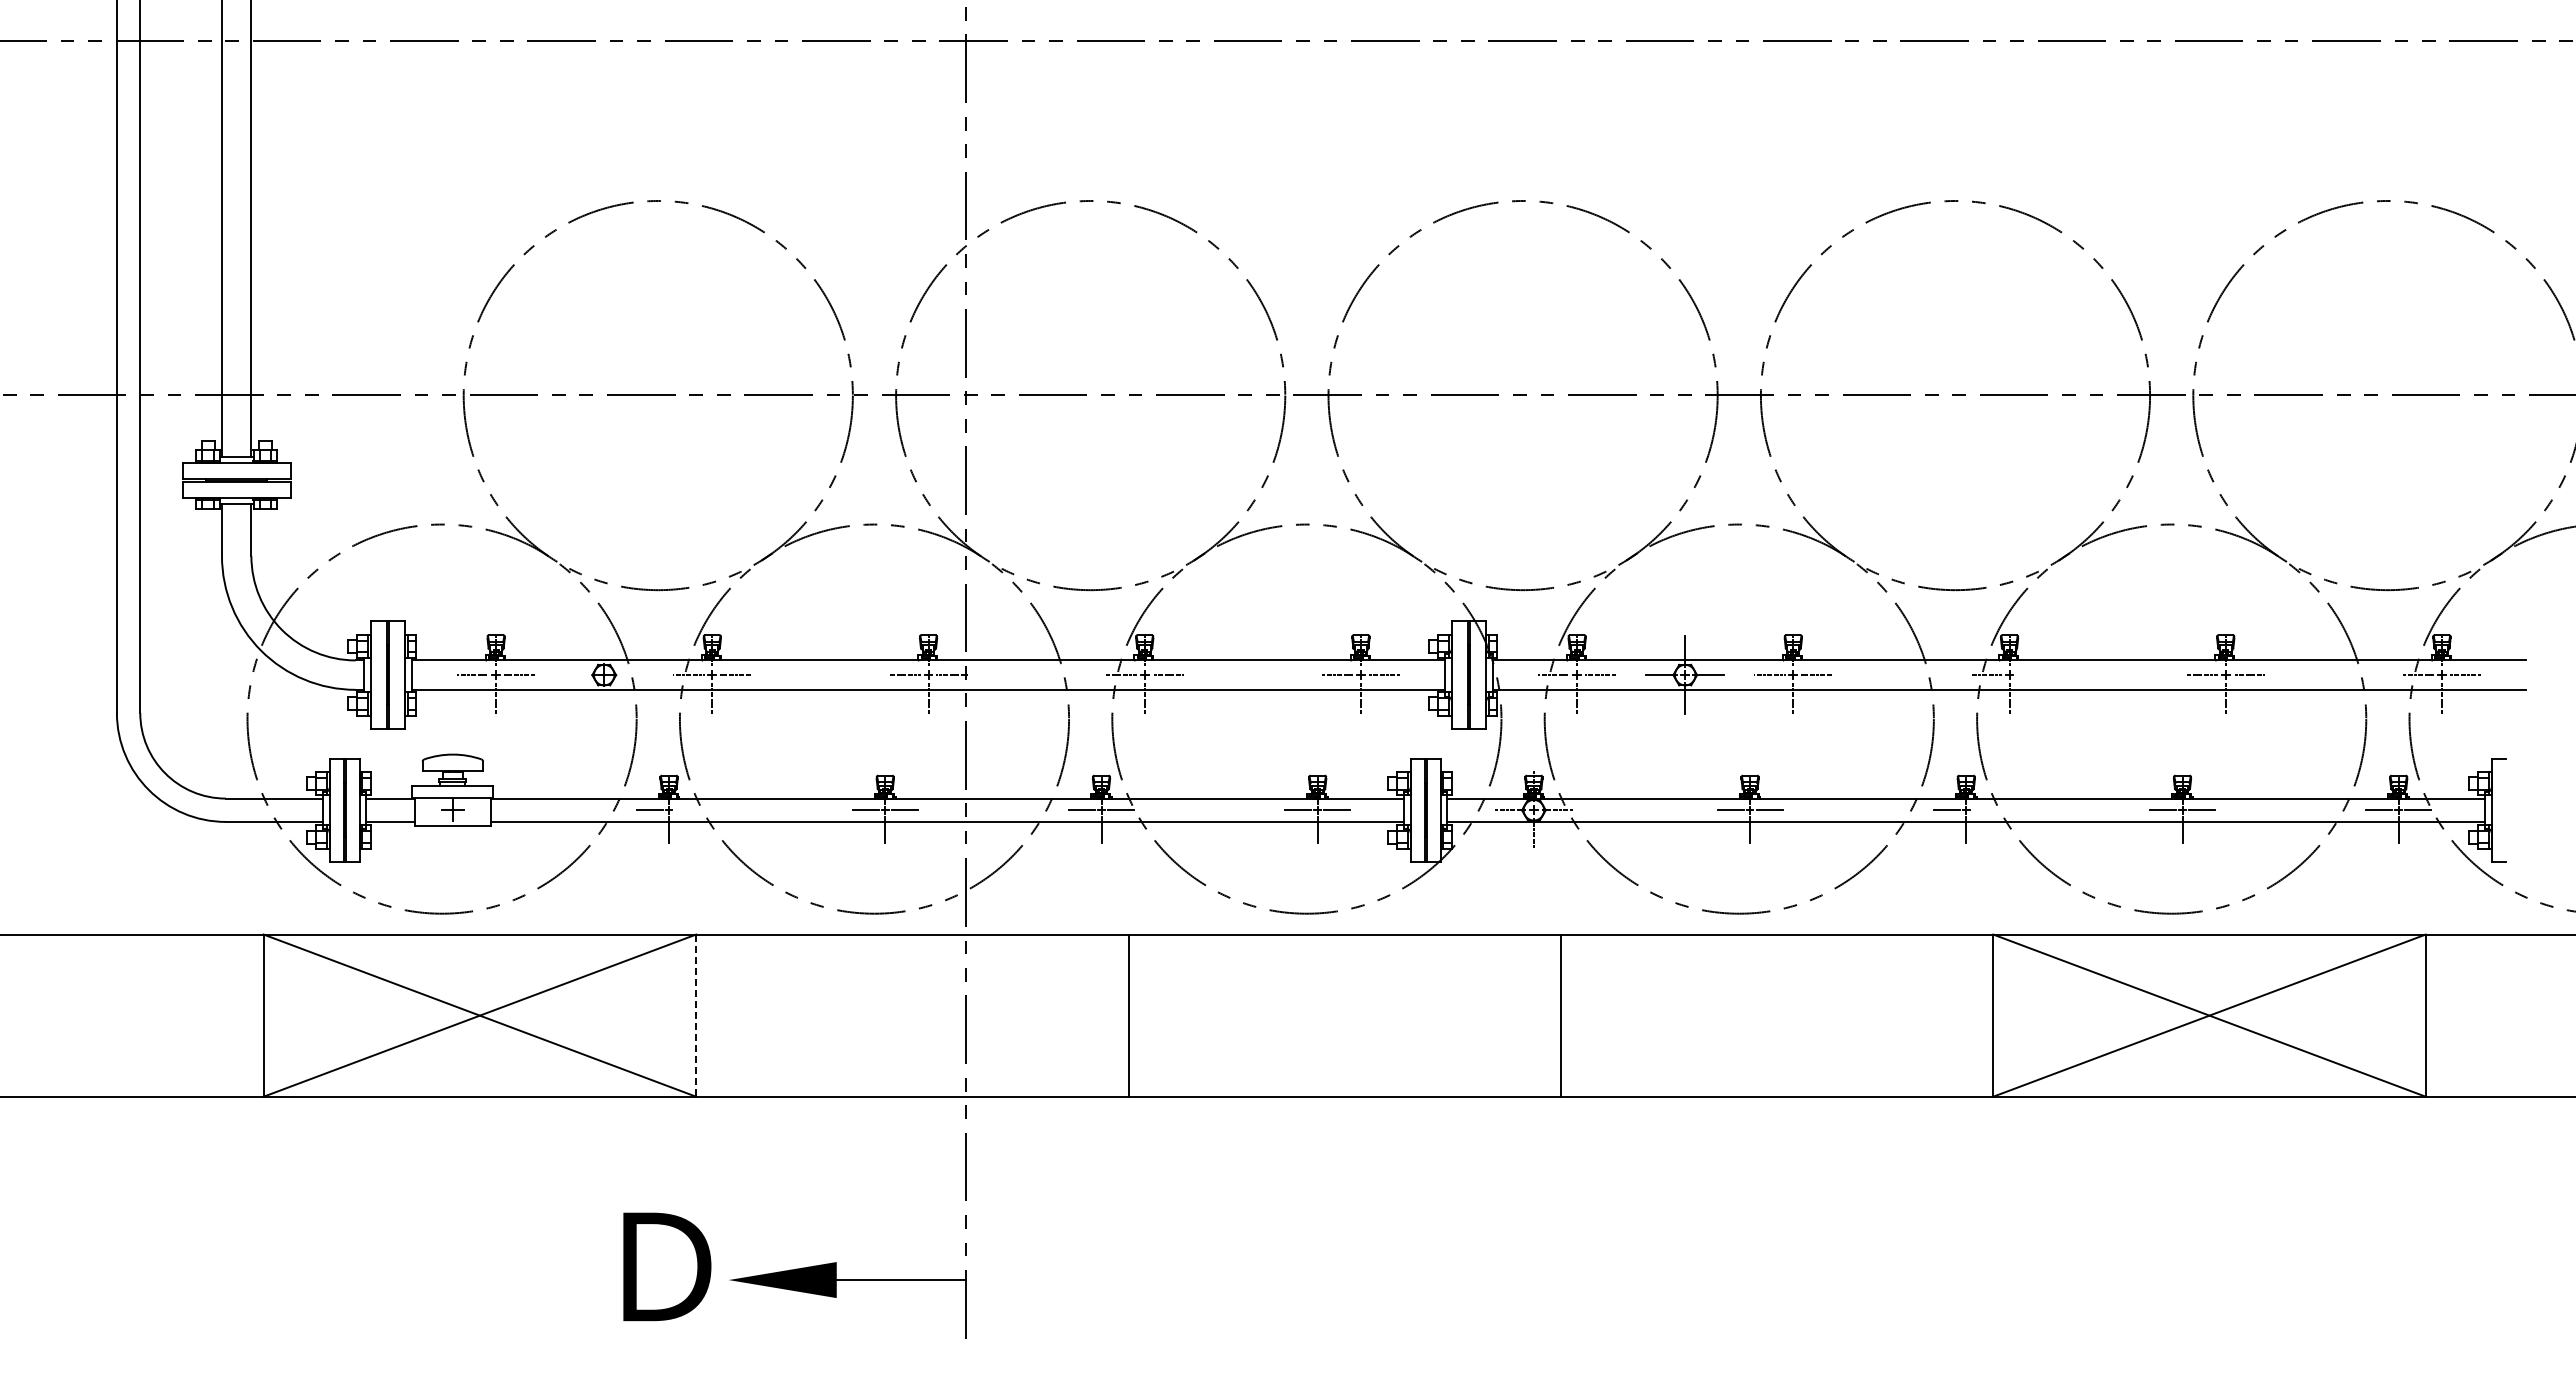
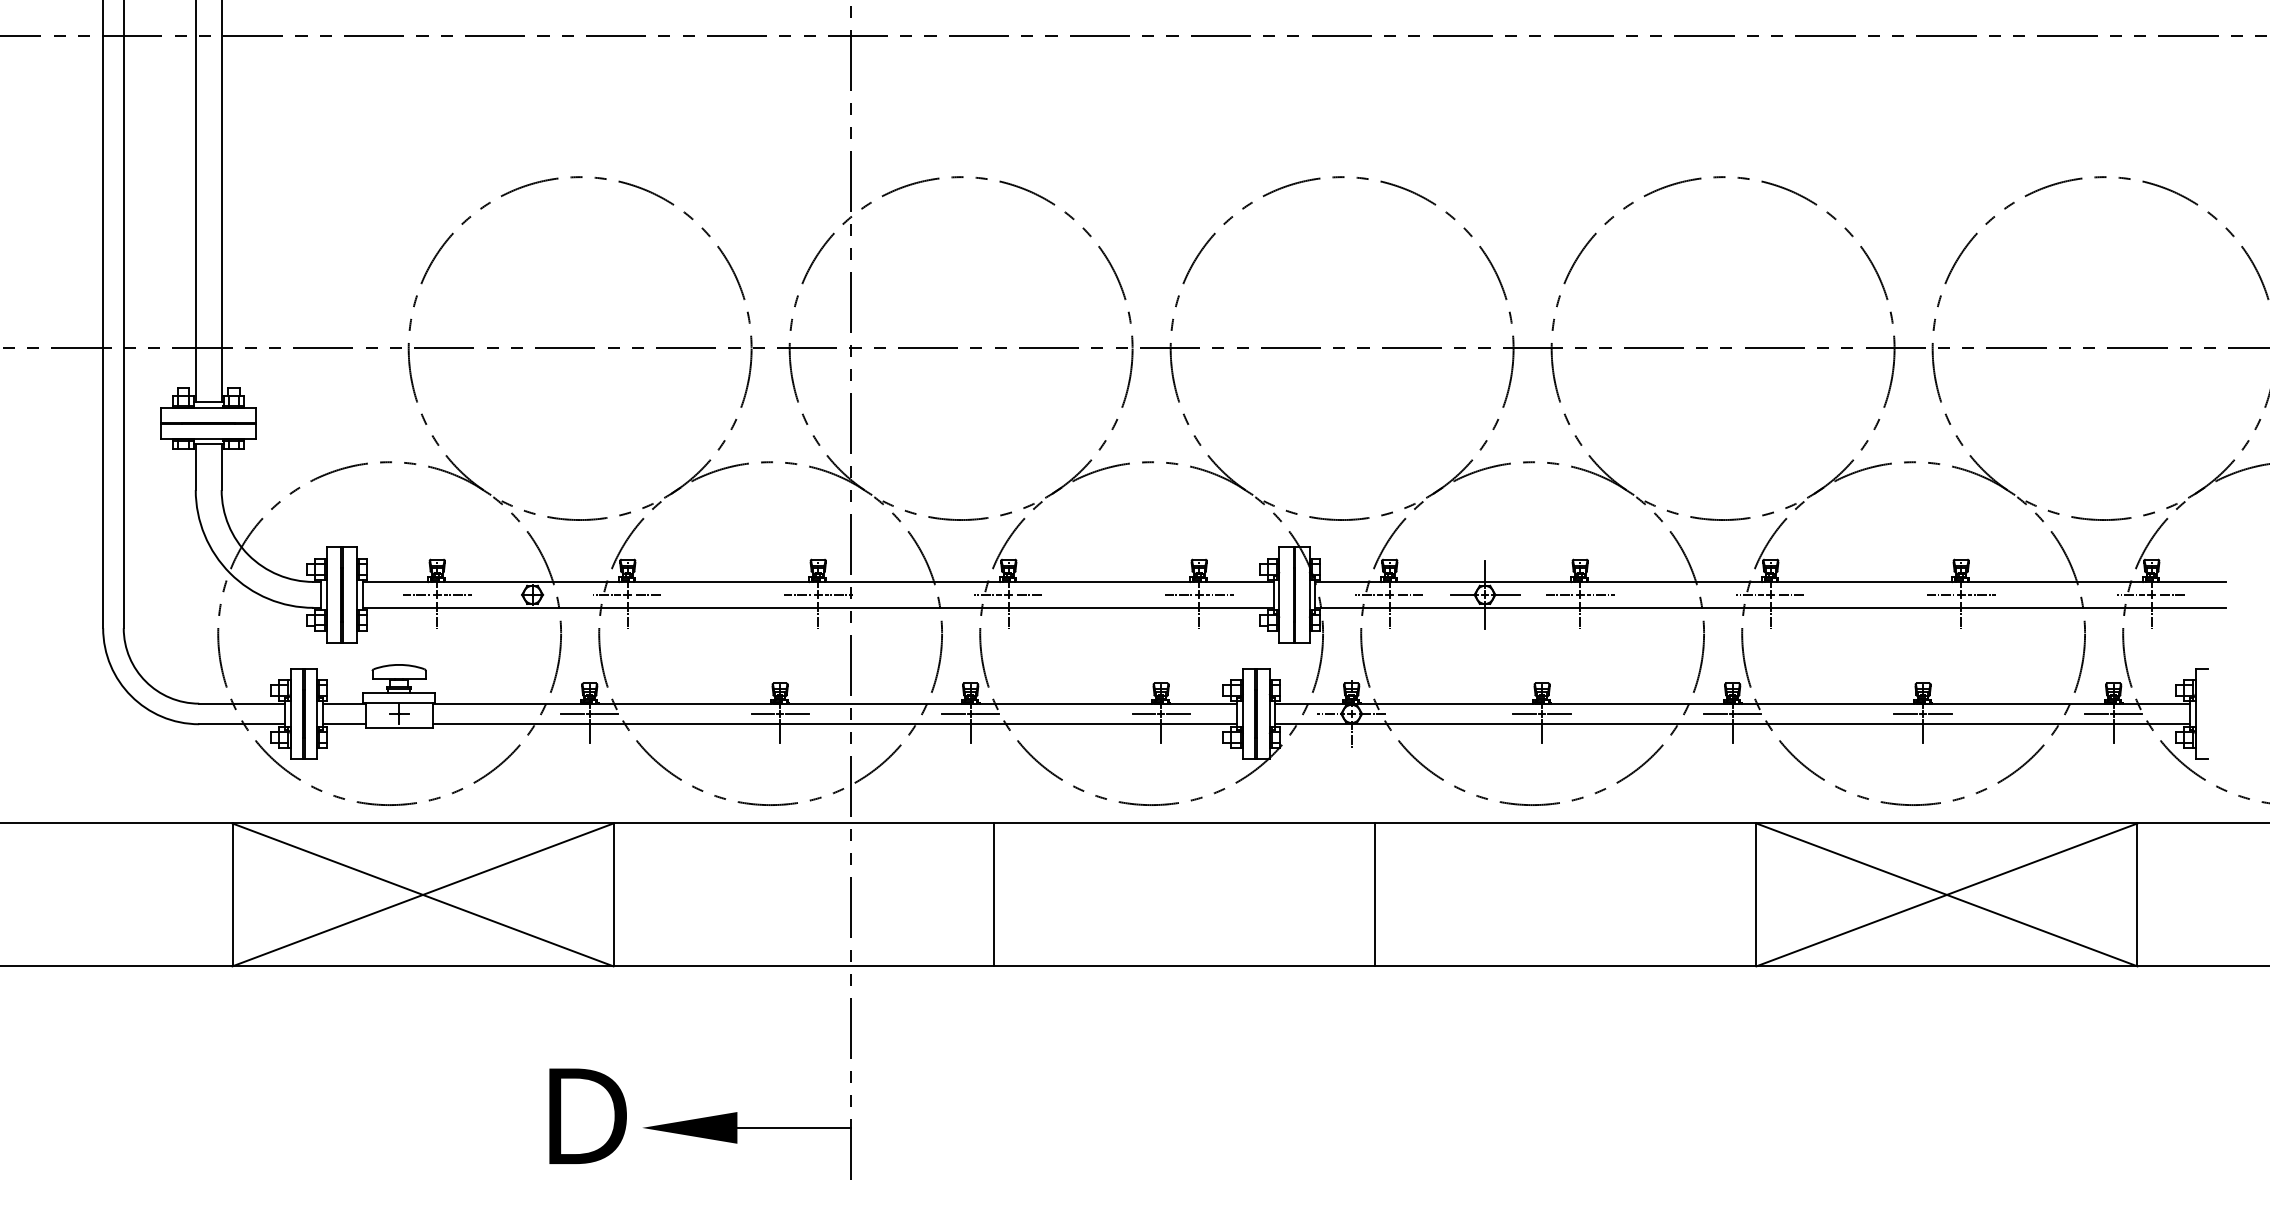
line: (2032, 675) -> (1790, 595), added
line: (688, 810) -> (606, 714), added
line: (1985, 810) -> (1749, 714), added
line: (696, 1016) -> (613, 895), dashed -> solid

